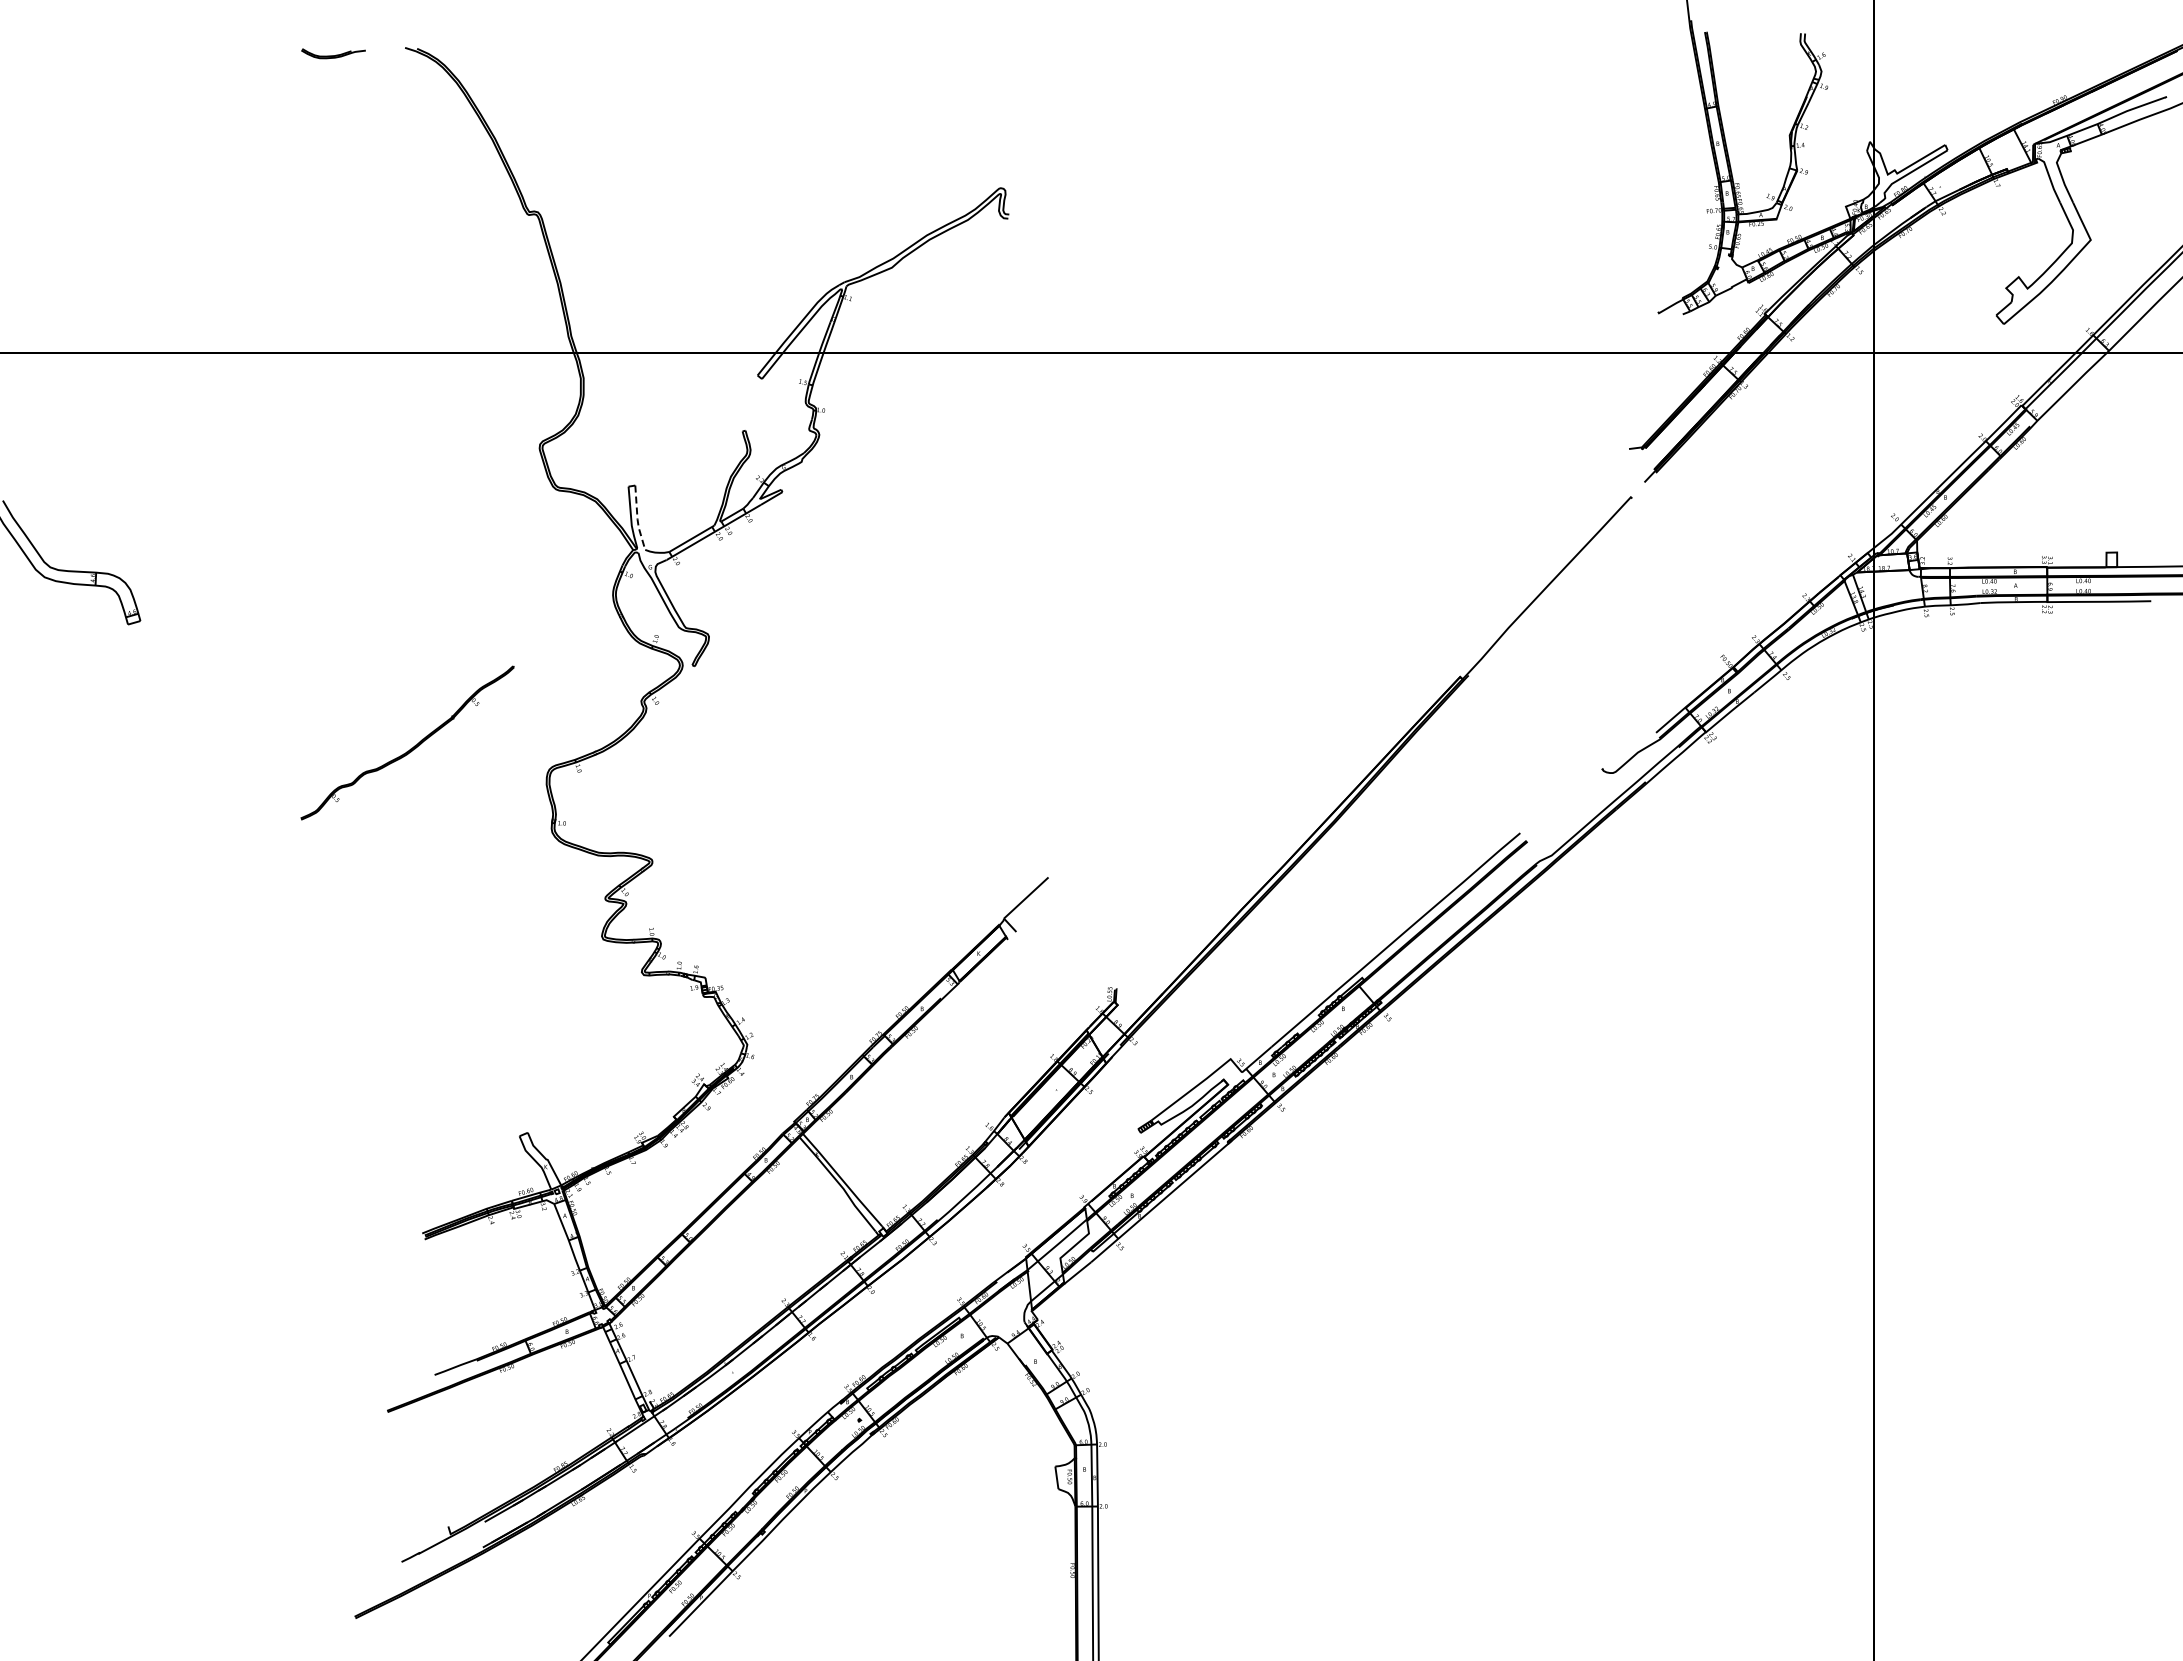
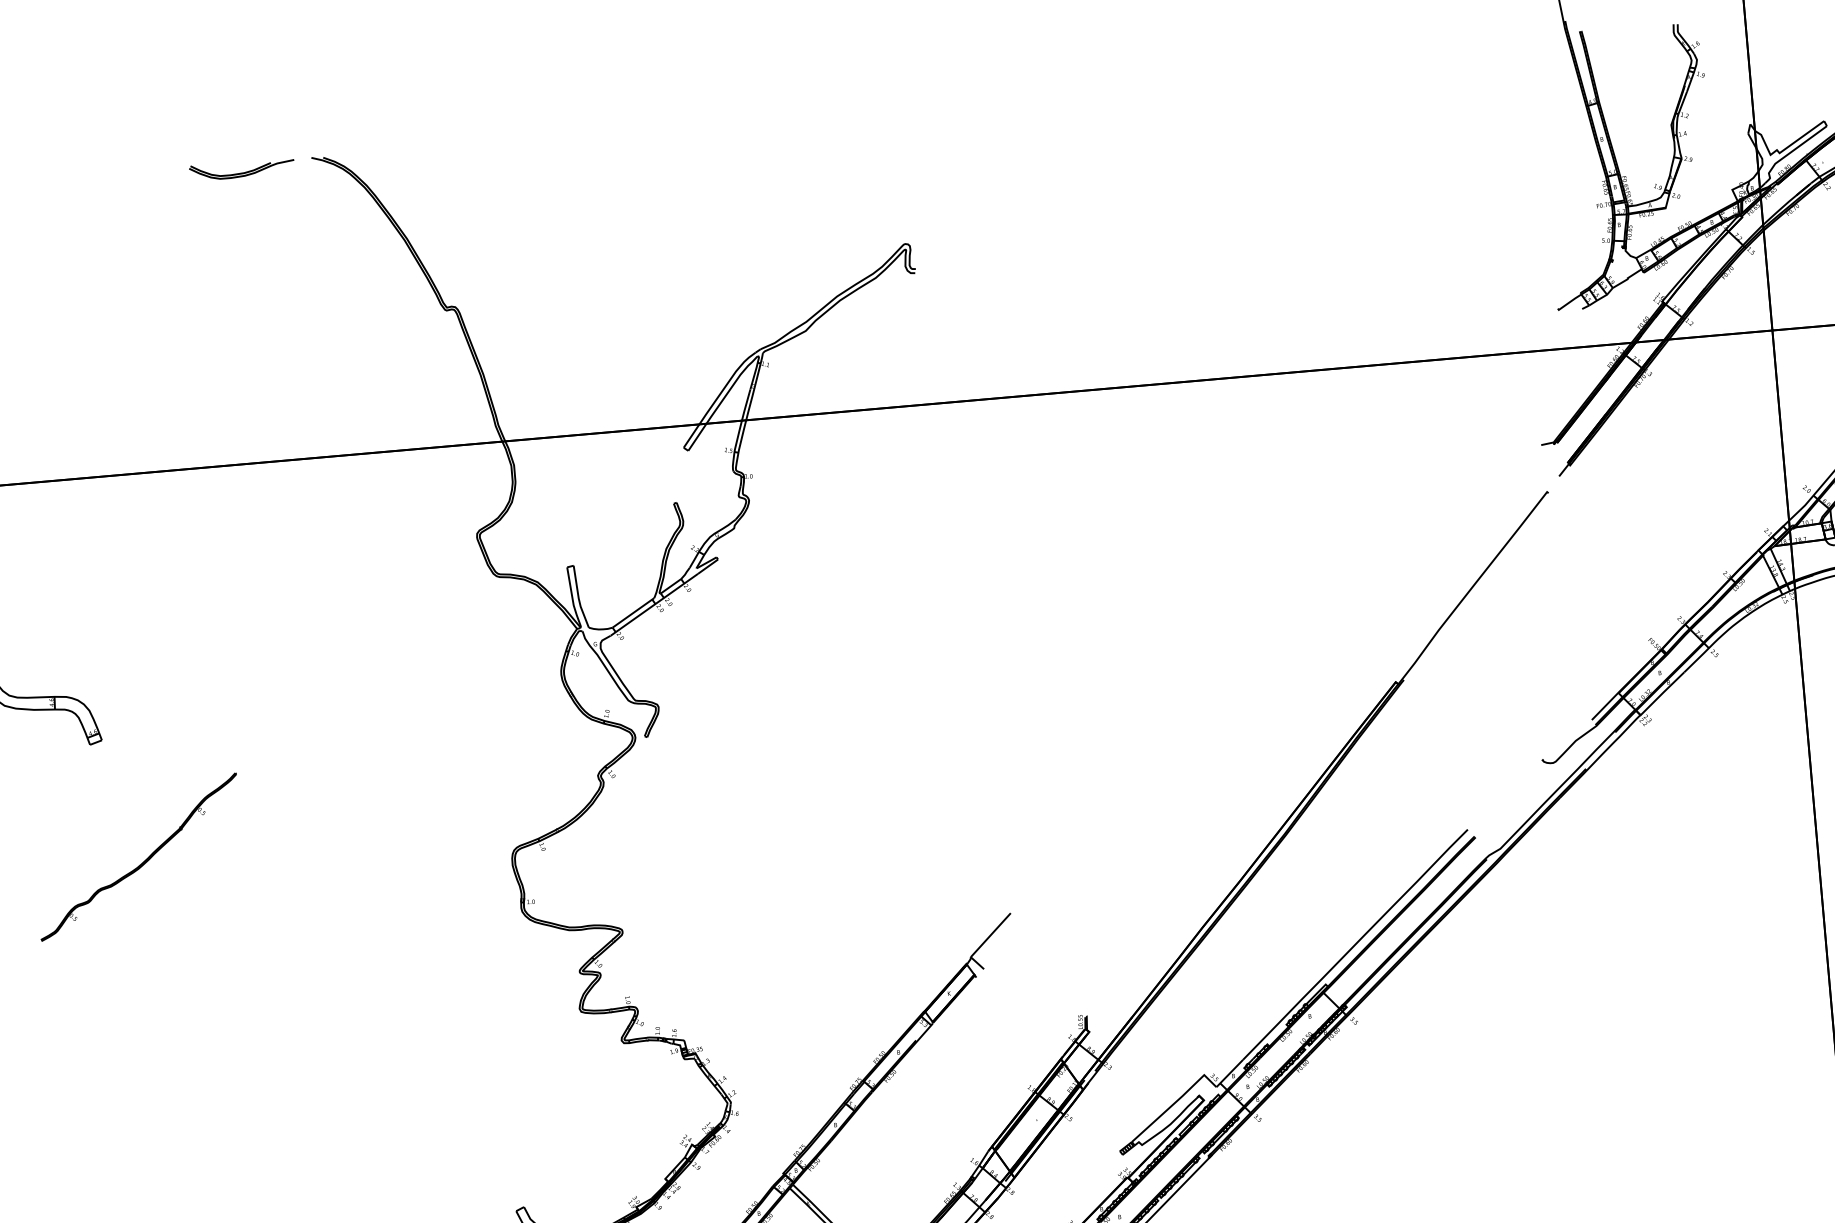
part: (333, 53) -> (241, 169), size x1.67
line: (637, 519) -> (578, 598), dashed -> solid
part: (410, 748) -> (142, 862), moved

